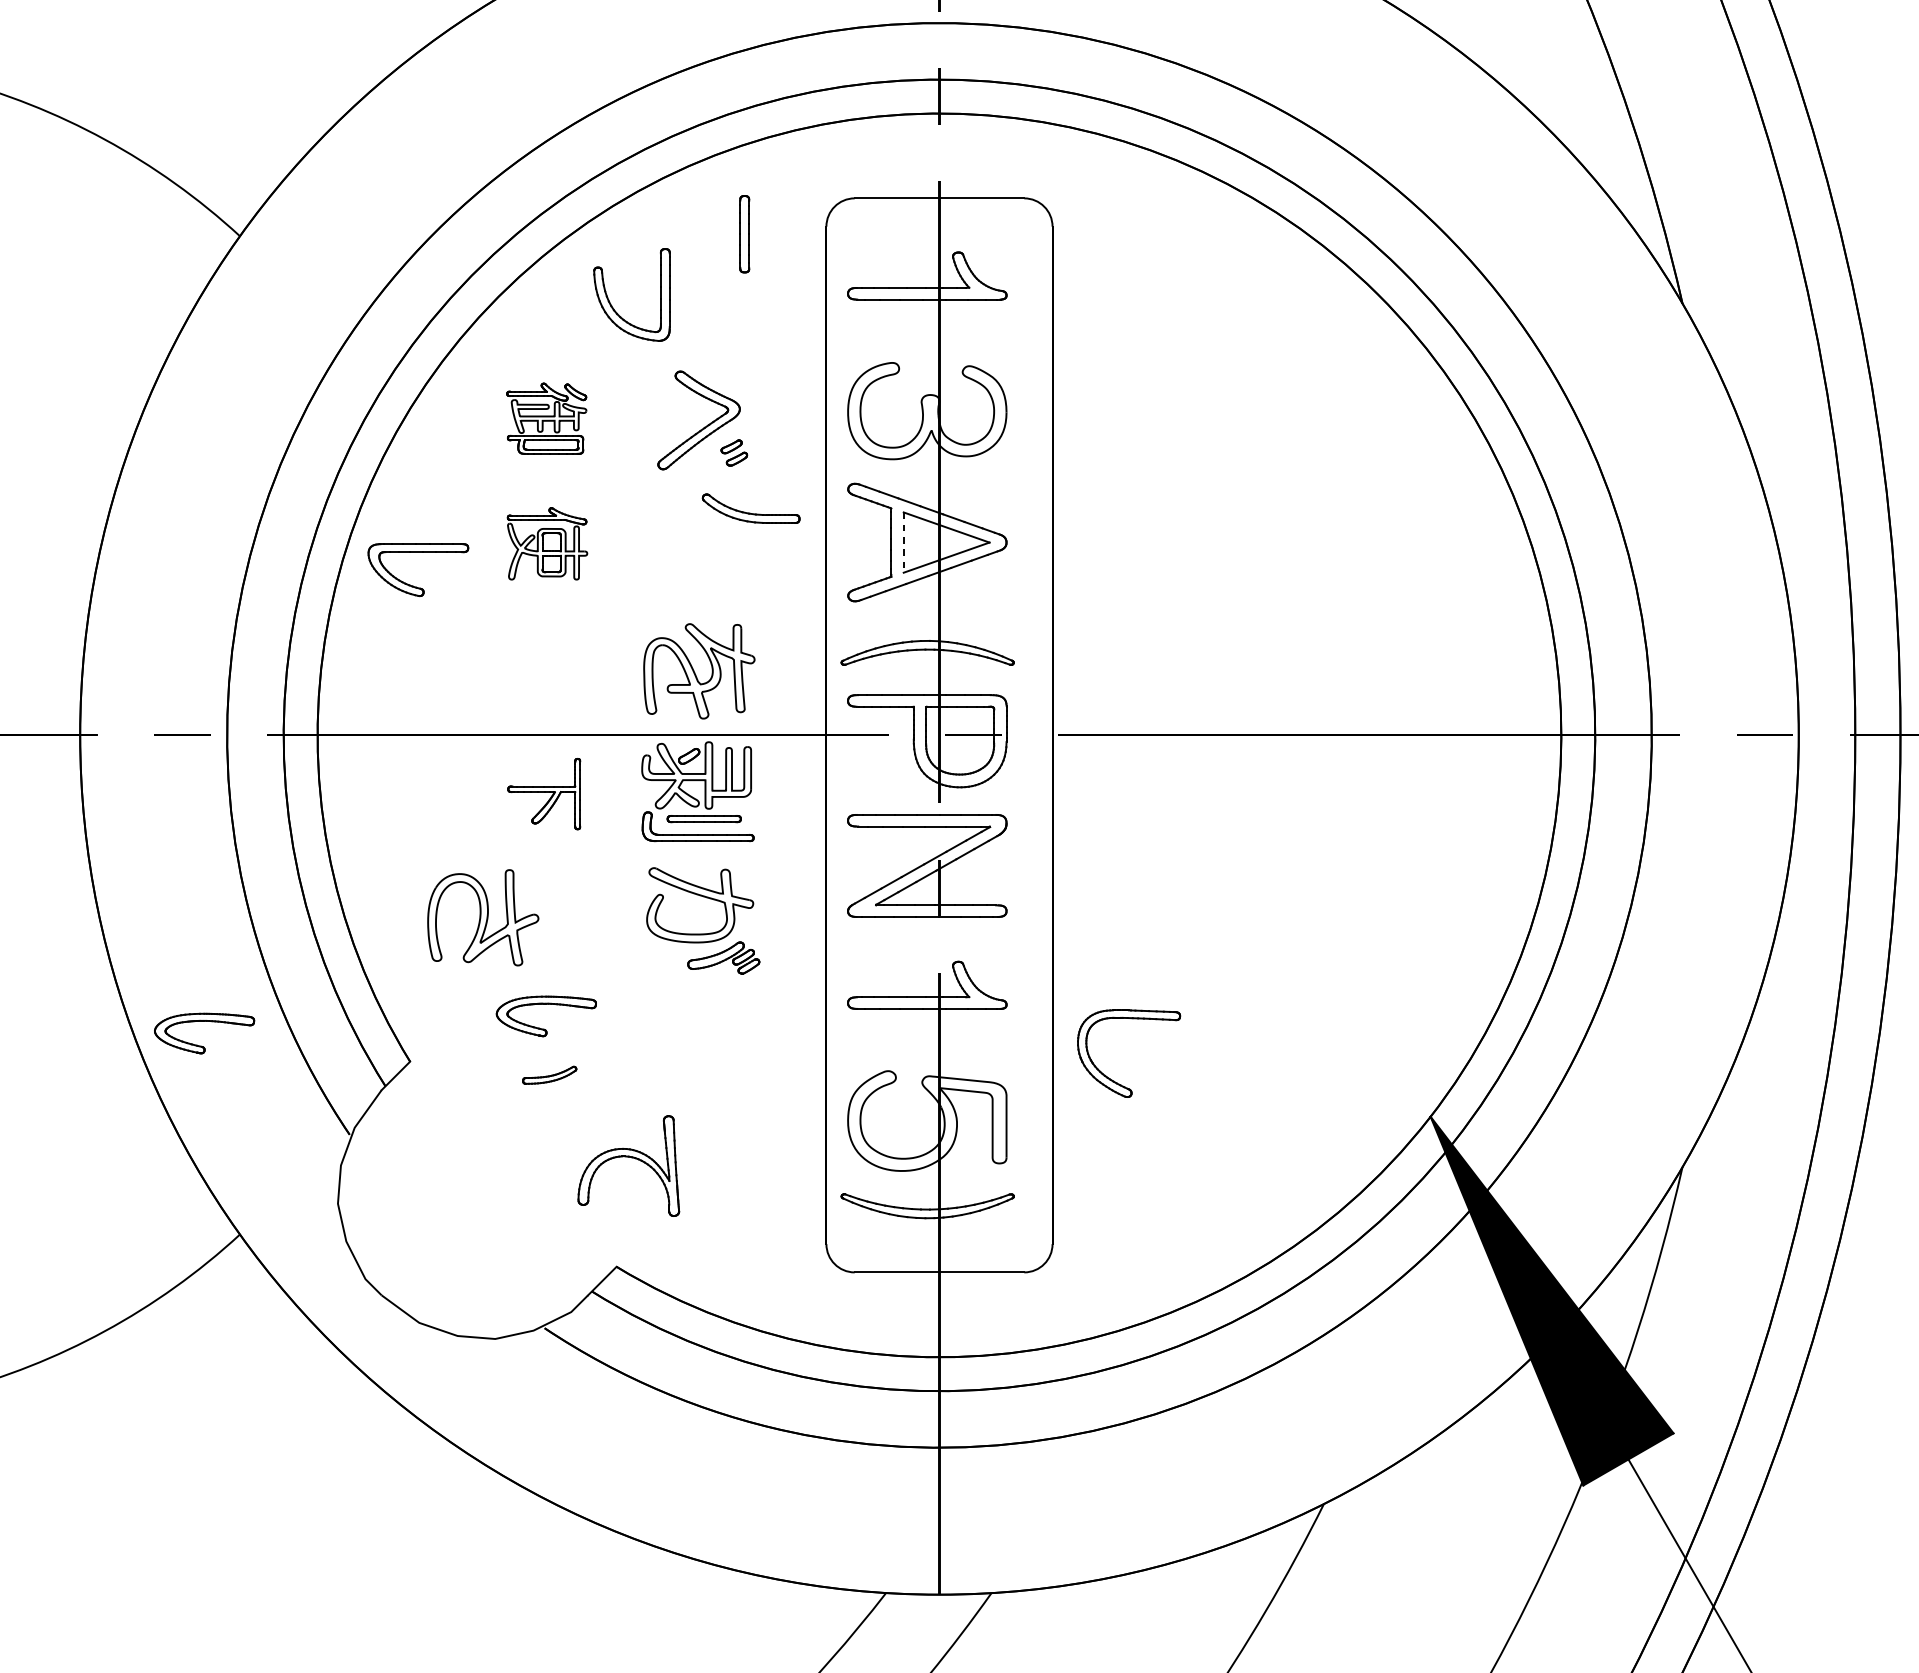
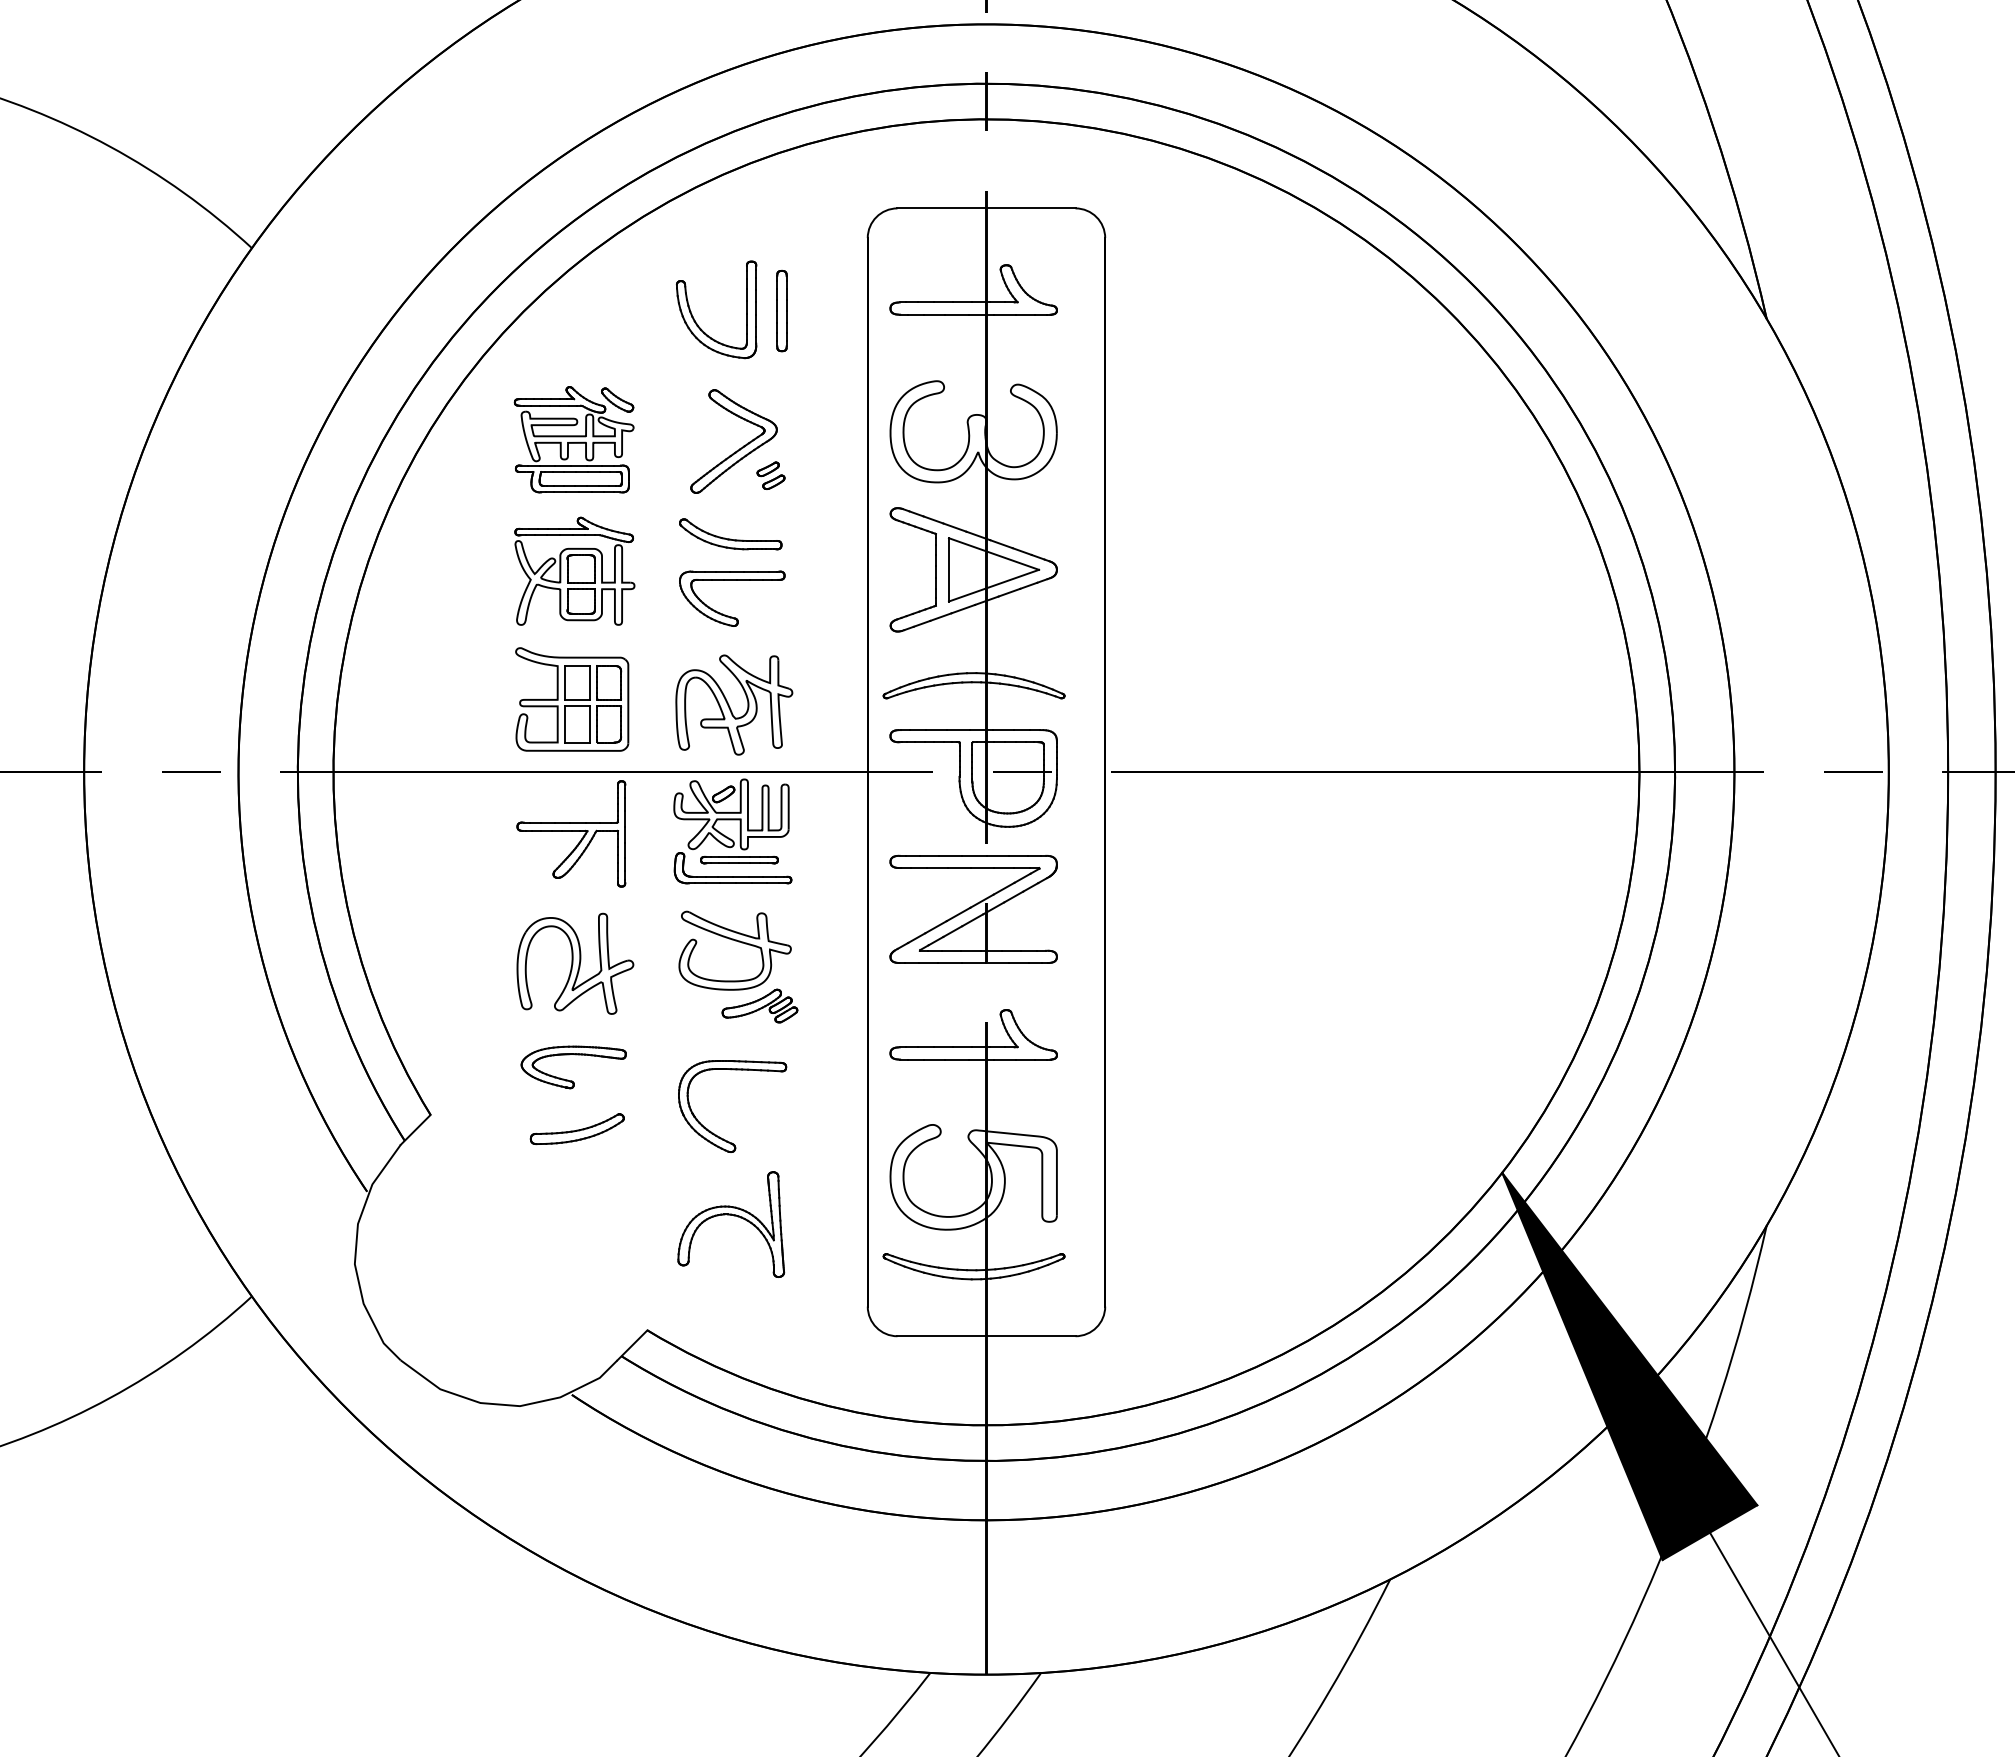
part: (744, 233) -> (781, 310), moved
part: (613, 307) -> (697, 323), moved
part: (546, 418) -> (573, 439), size x1.43
part: (750, 508) -> (730, 534), moved
line: (903, 542) -> (948, 569), dashed -> solid
part: (547, 543) -> (574, 570), size x1.43
part: (411, 585) -> (725, 614), moved
part: (545, 666) -> (572, 699), added
part: (544, 793) -> (571, 833), size x1.43
part: (483, 917) -> (575, 963), moved
part: (206, 1022) -> (216, 1073), removed
part: (549, 1075) -> (576, 1129), size x1.67
part: (1110, 1078) -> (713, 1132), moved
part: (630, 1158) -> (733, 1216), moved

